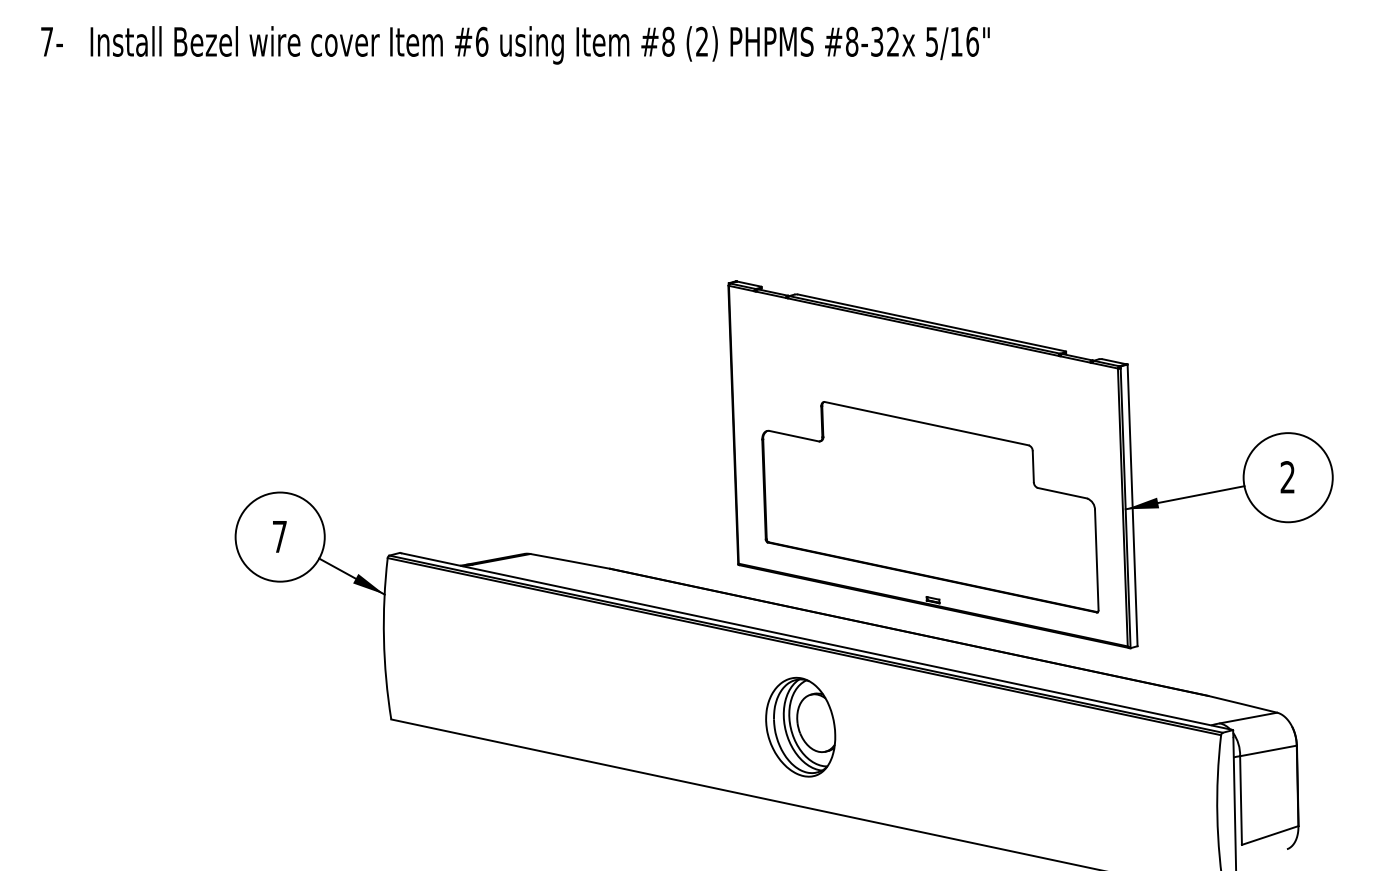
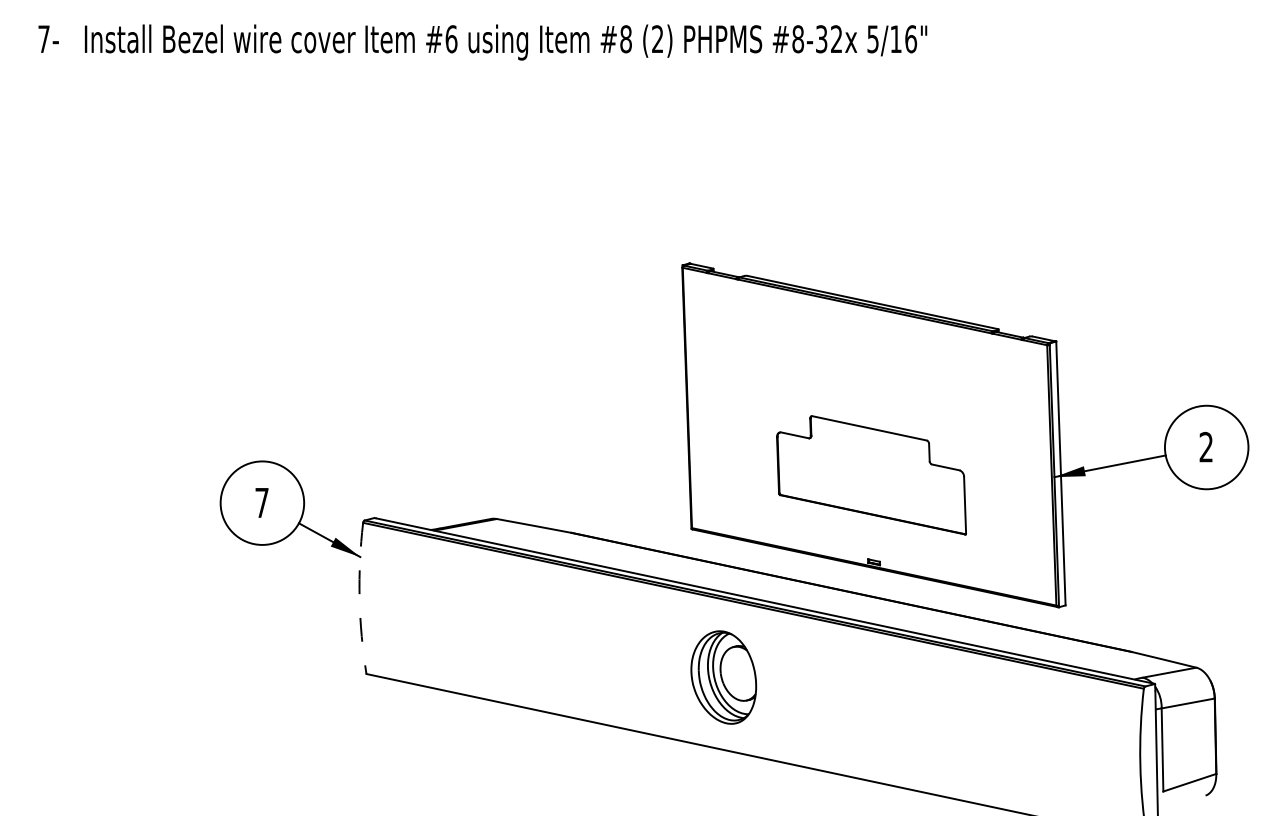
part: (930, 507) -> (871, 475), size x0.6
arc: (383, 638) -> (359, 598), solid -> dashed
part: (800, 726) -> (723, 676), moved

